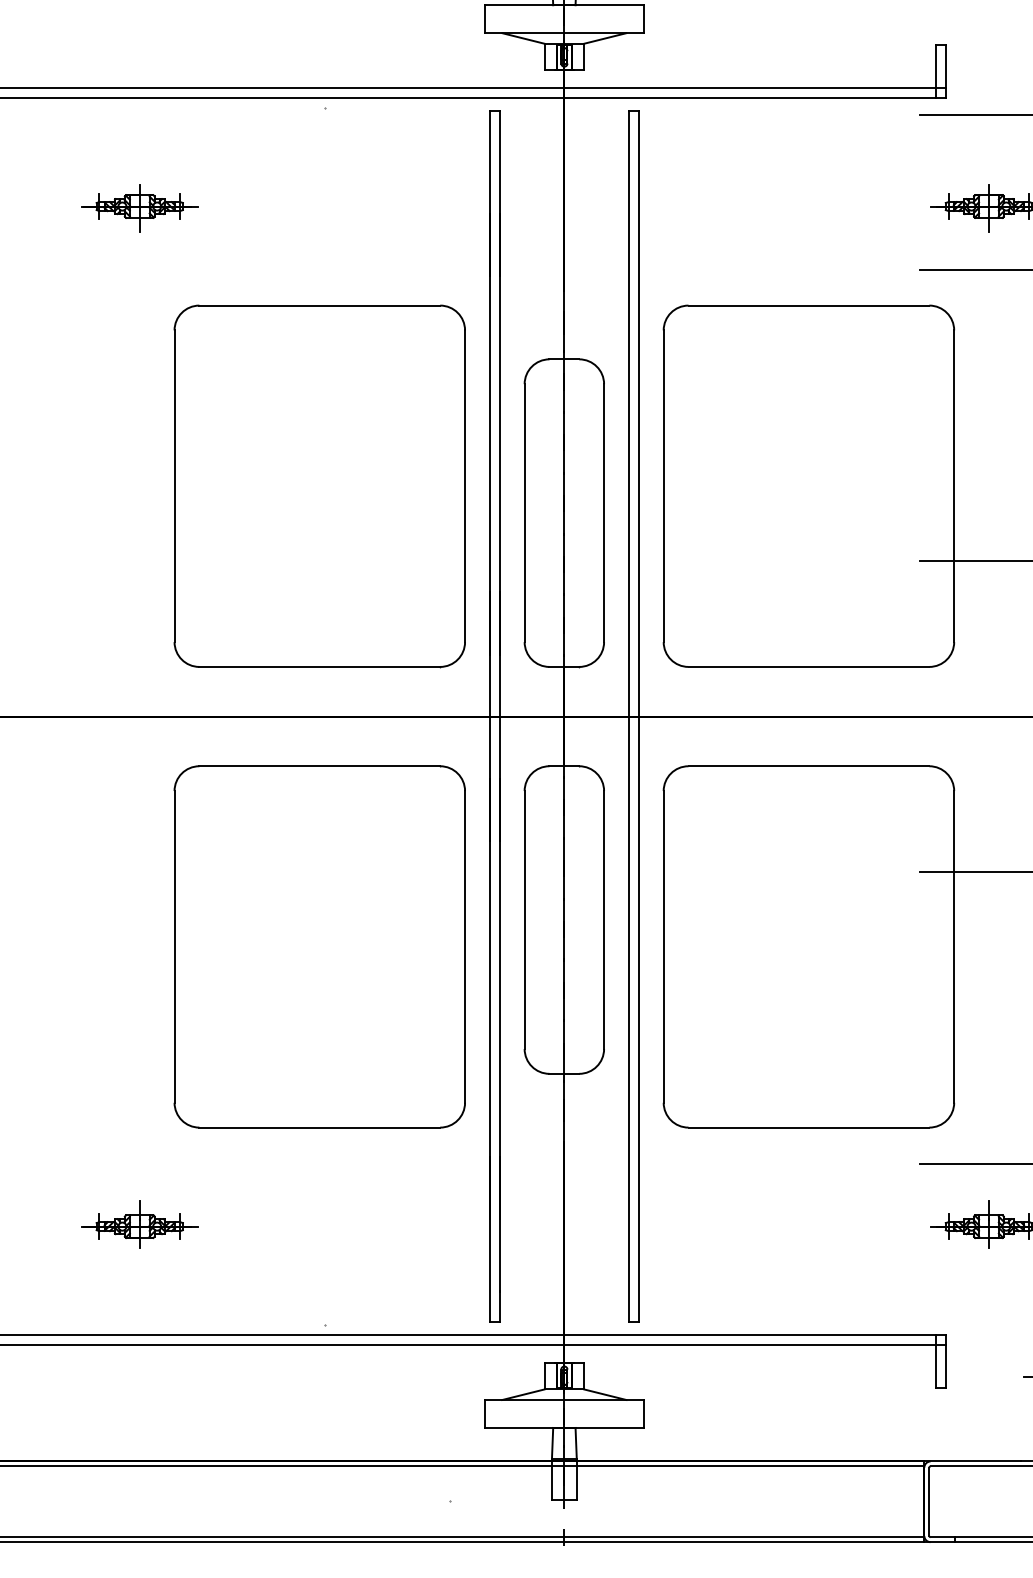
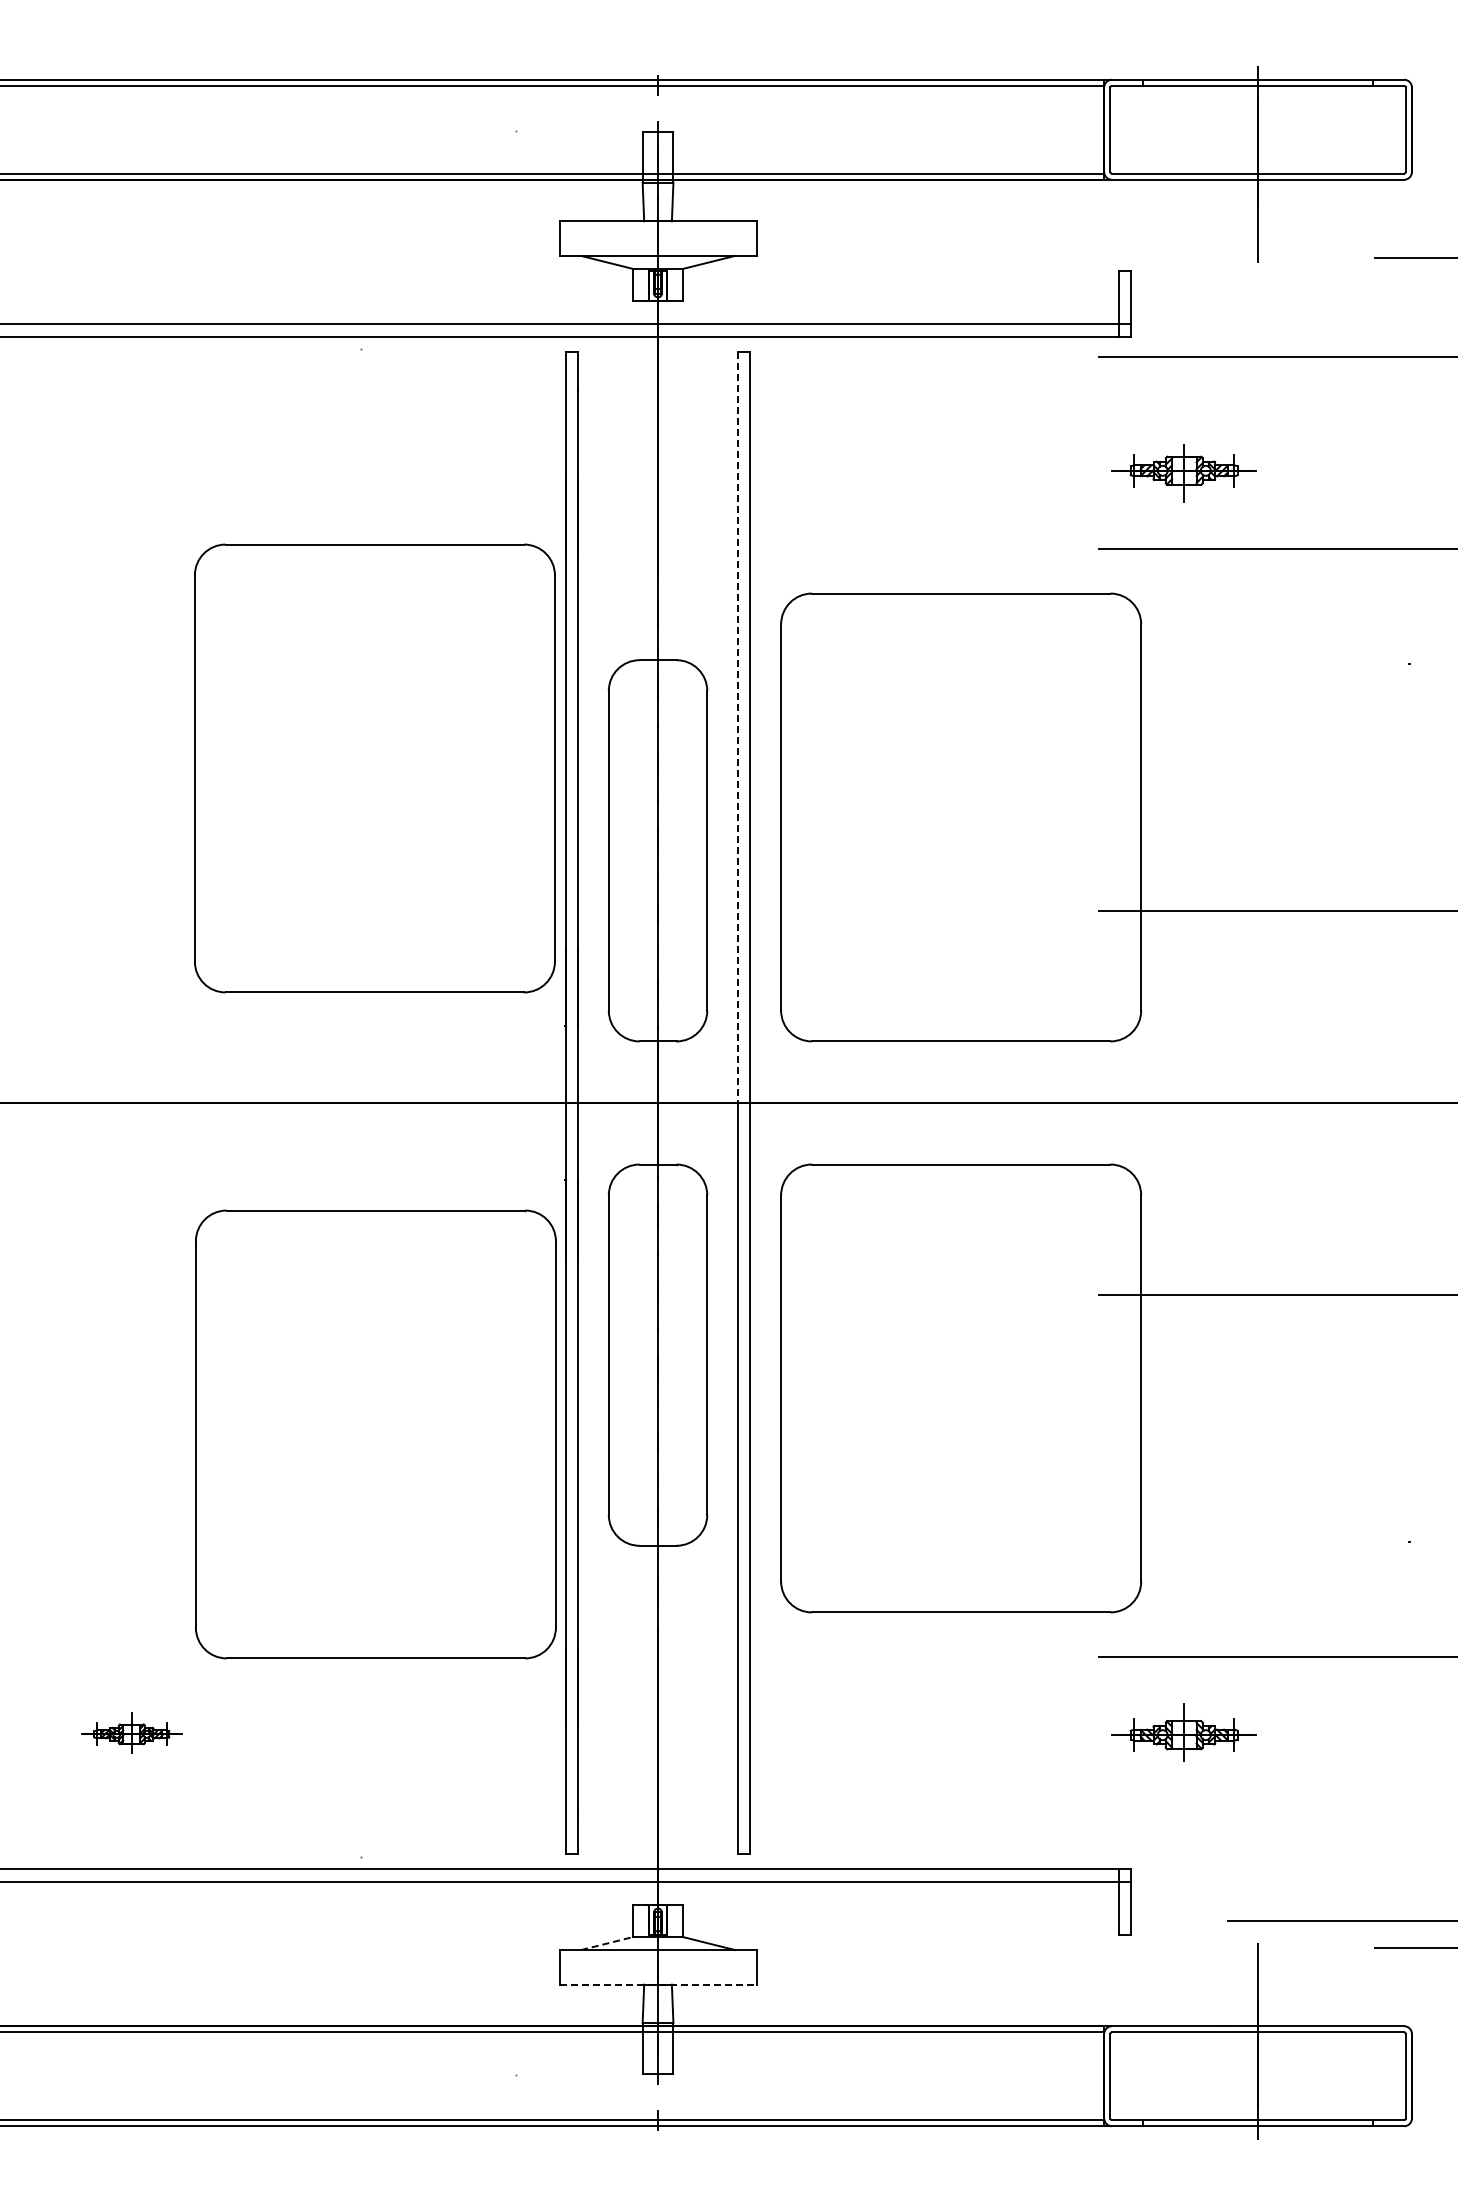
part: (139, 208) -> (131, 473), removed
line: (629, 414) -> (738, 728), solid -> dashed
part: (319, 486) -> (374, 768), moved
part: (319, 946) -> (375, 1434), moved
part: (139, 1224) -> (131, 1732), size x0.7
line: (523, 1394) -> (607, 1943), solid -> dashed
line: (564, 1427) -> (658, 1984), solid -> dashed

